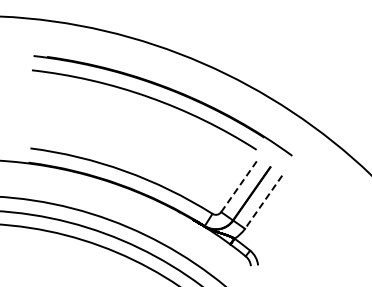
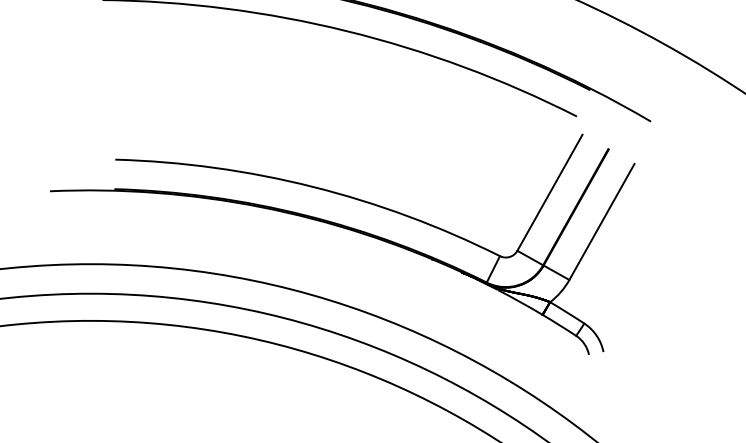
line: (240, 185) -> (551, 192), dashed -> solid
line: (263, 202) -> (601, 222), dashed -> solid

